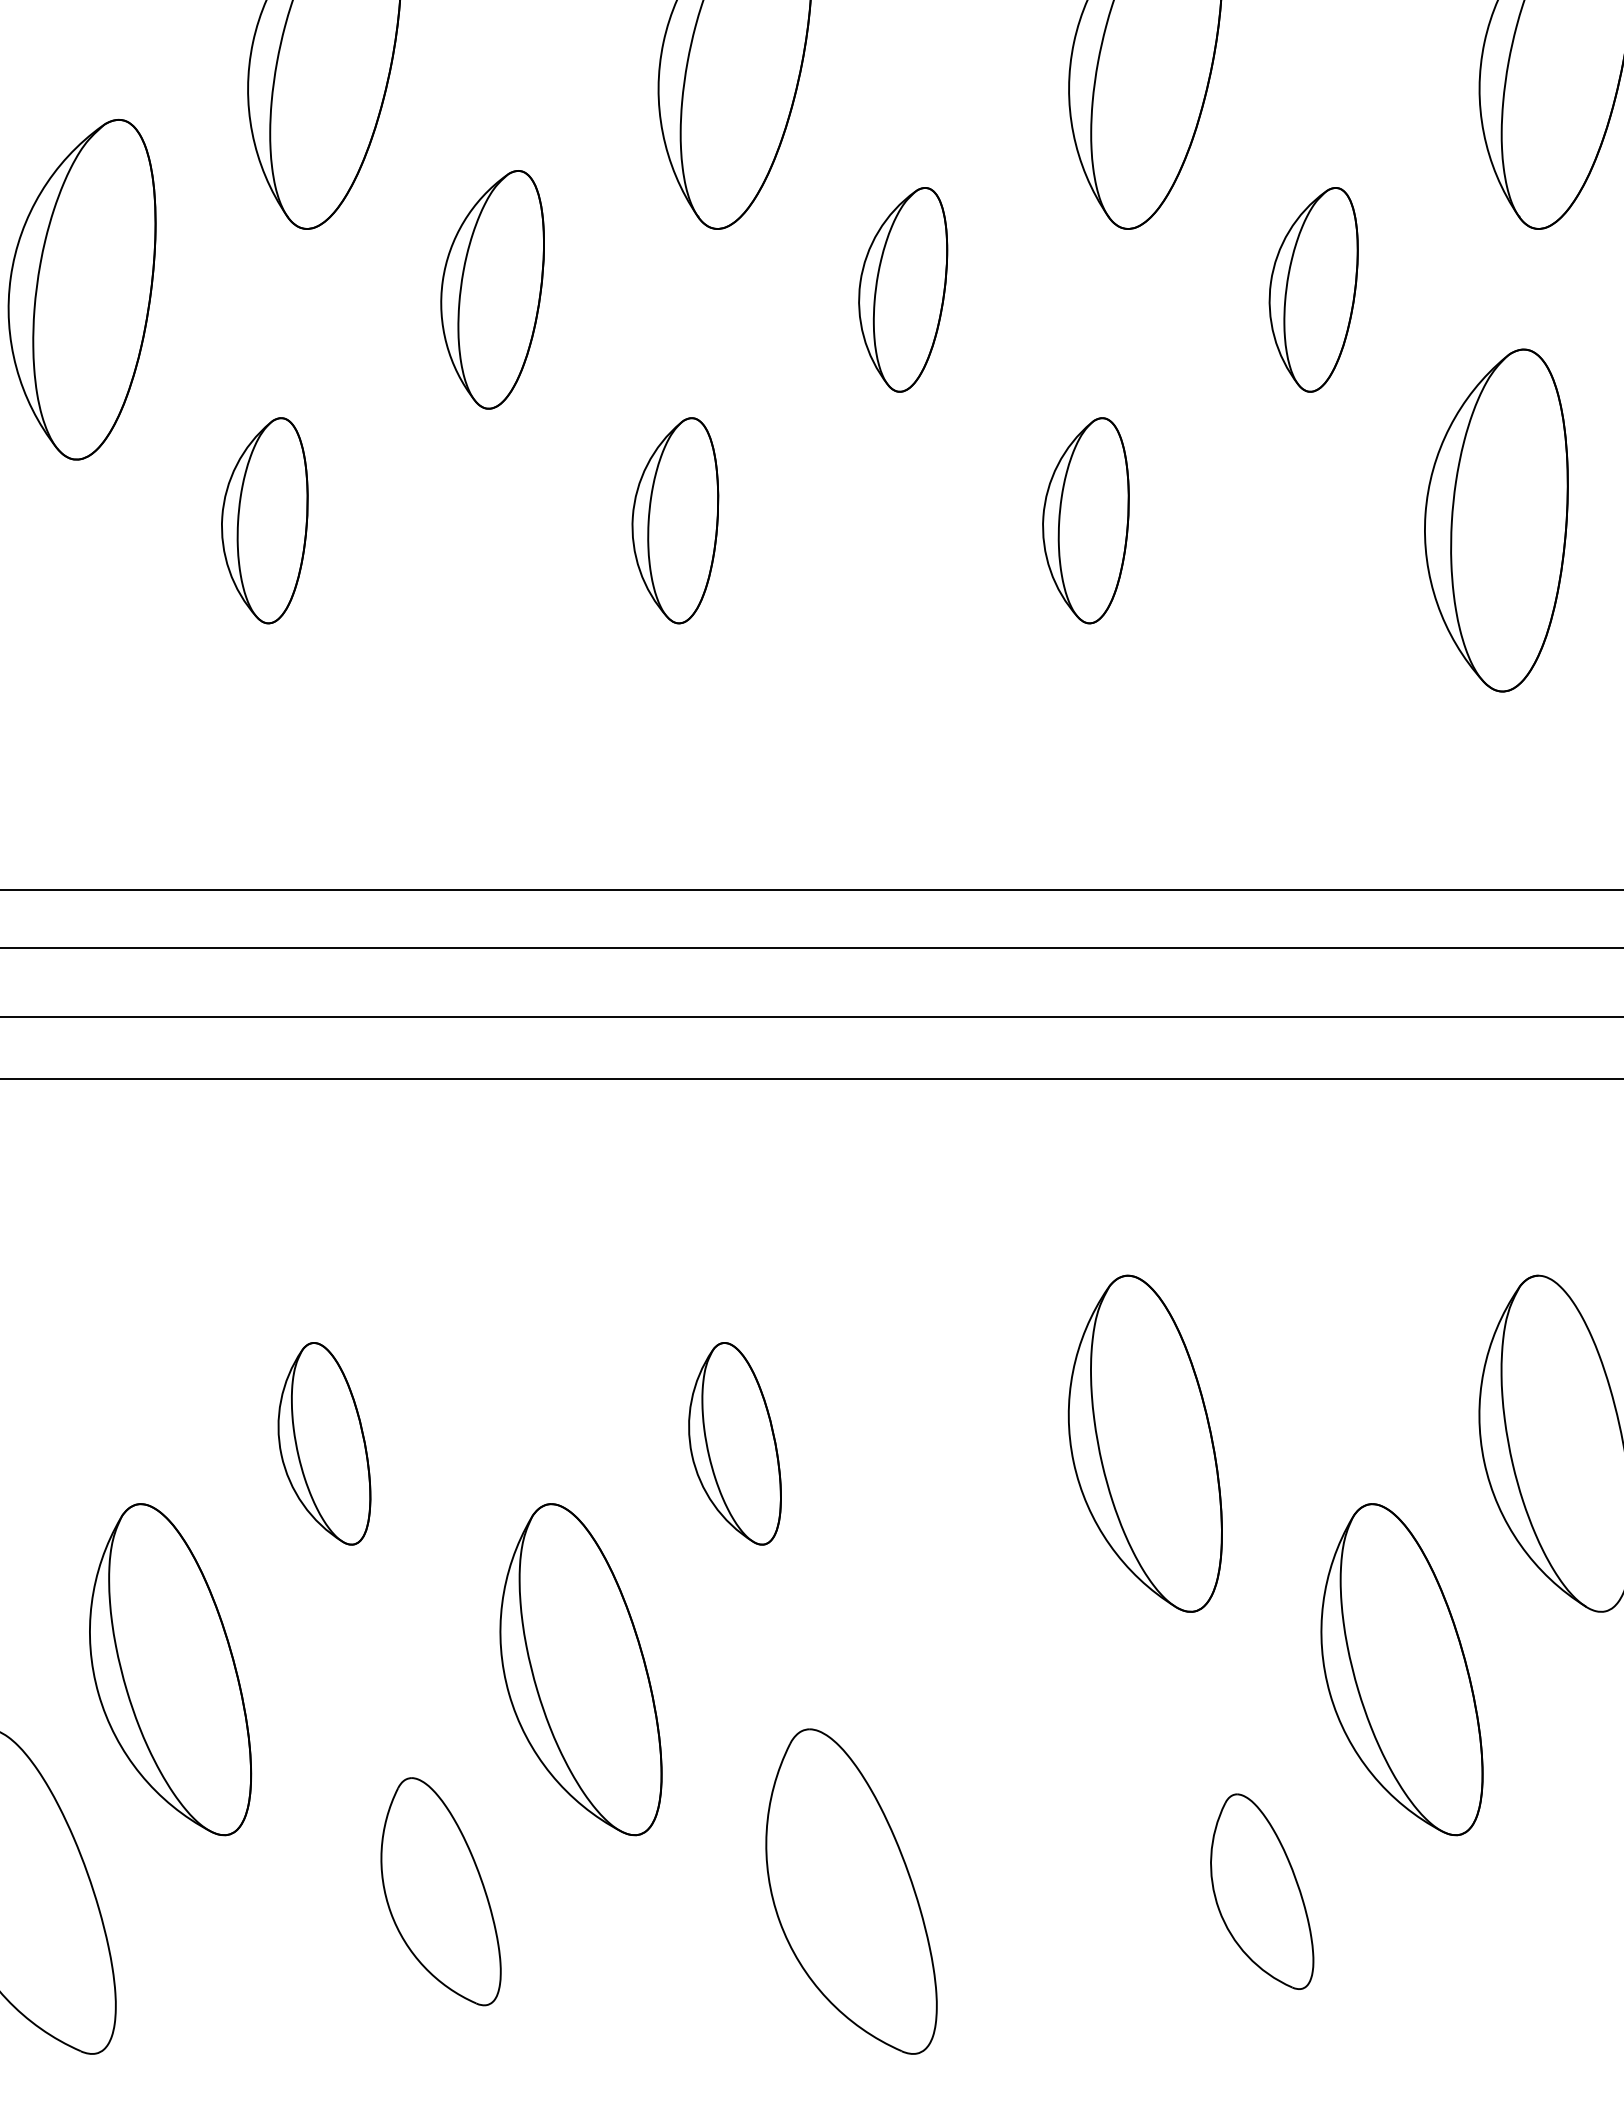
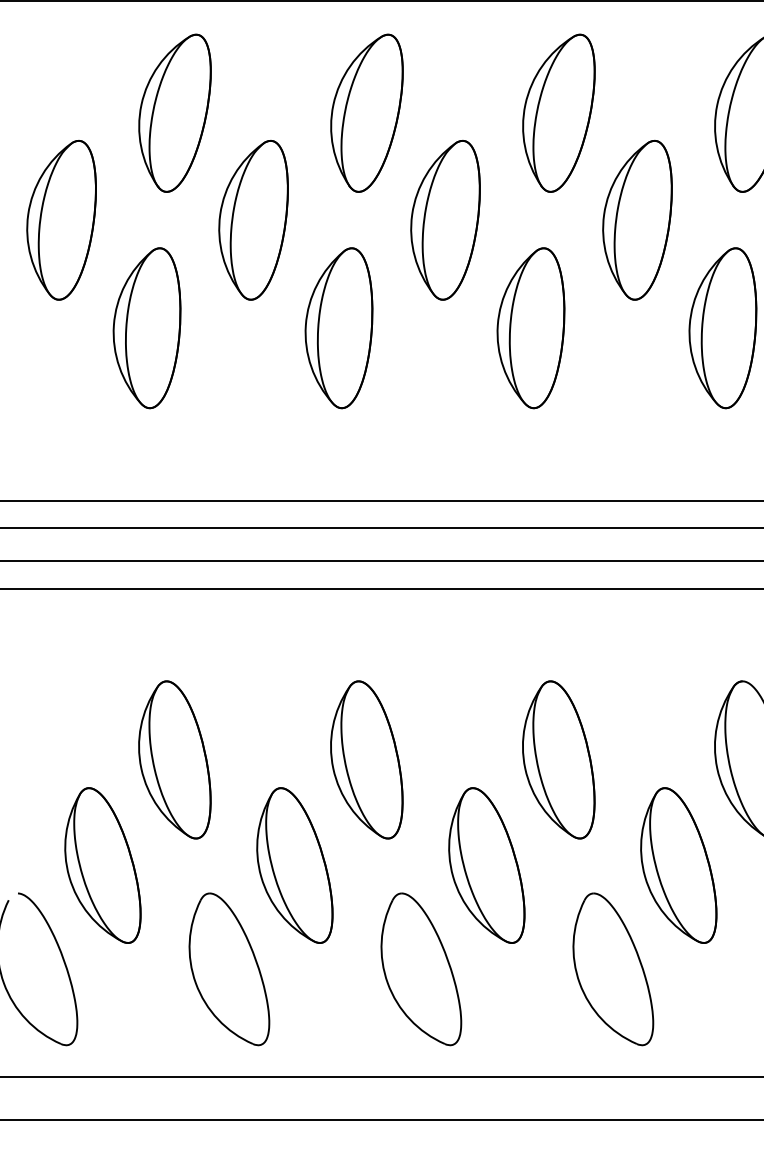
part: (492, 290) -> (253, 220), size x1.43
part: (903, 290) -> (445, 220), size x1.67
part: (1313, 290) -> (637, 220), size x1.67
part: (263, 521) -> (146, 328), size x1.67
part: (674, 521) -> (338, 328), size x1.67
part: (1084, 521) -> (530, 328), size x1.67
part: (323, 1442) -> (174, 759), size x1.67
part: (734, 1442) -> (366, 759), size x1.67
part: (990, 1669) -> (486, 865), added
part: (441, 1891) -> (229, 969), size x1.43
part: (1262, 1891) -> (613, 969), size x1.67

